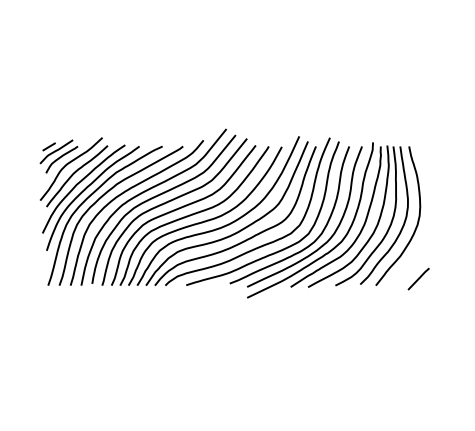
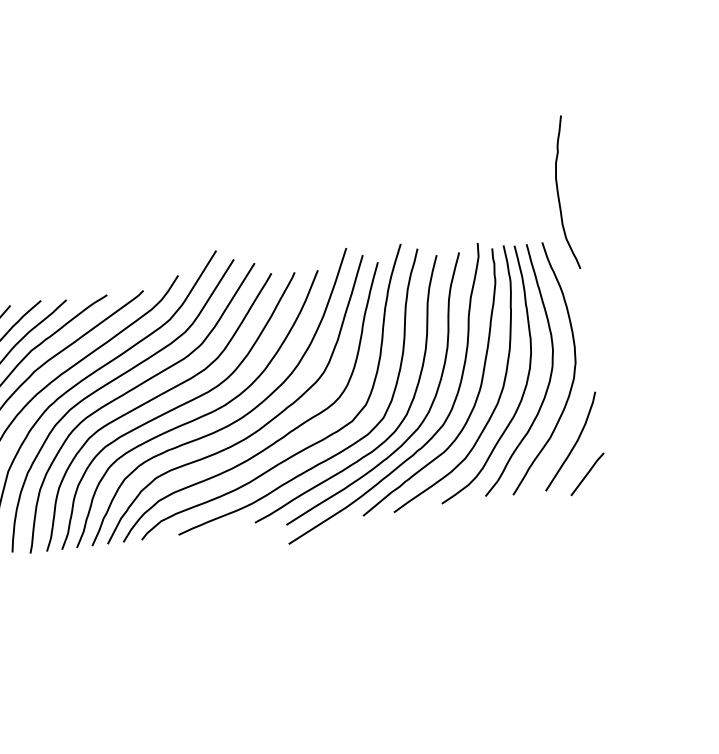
curve: (422, 119) -> (560, 191), added
curve: (413, 260) -> (574, 442), added

